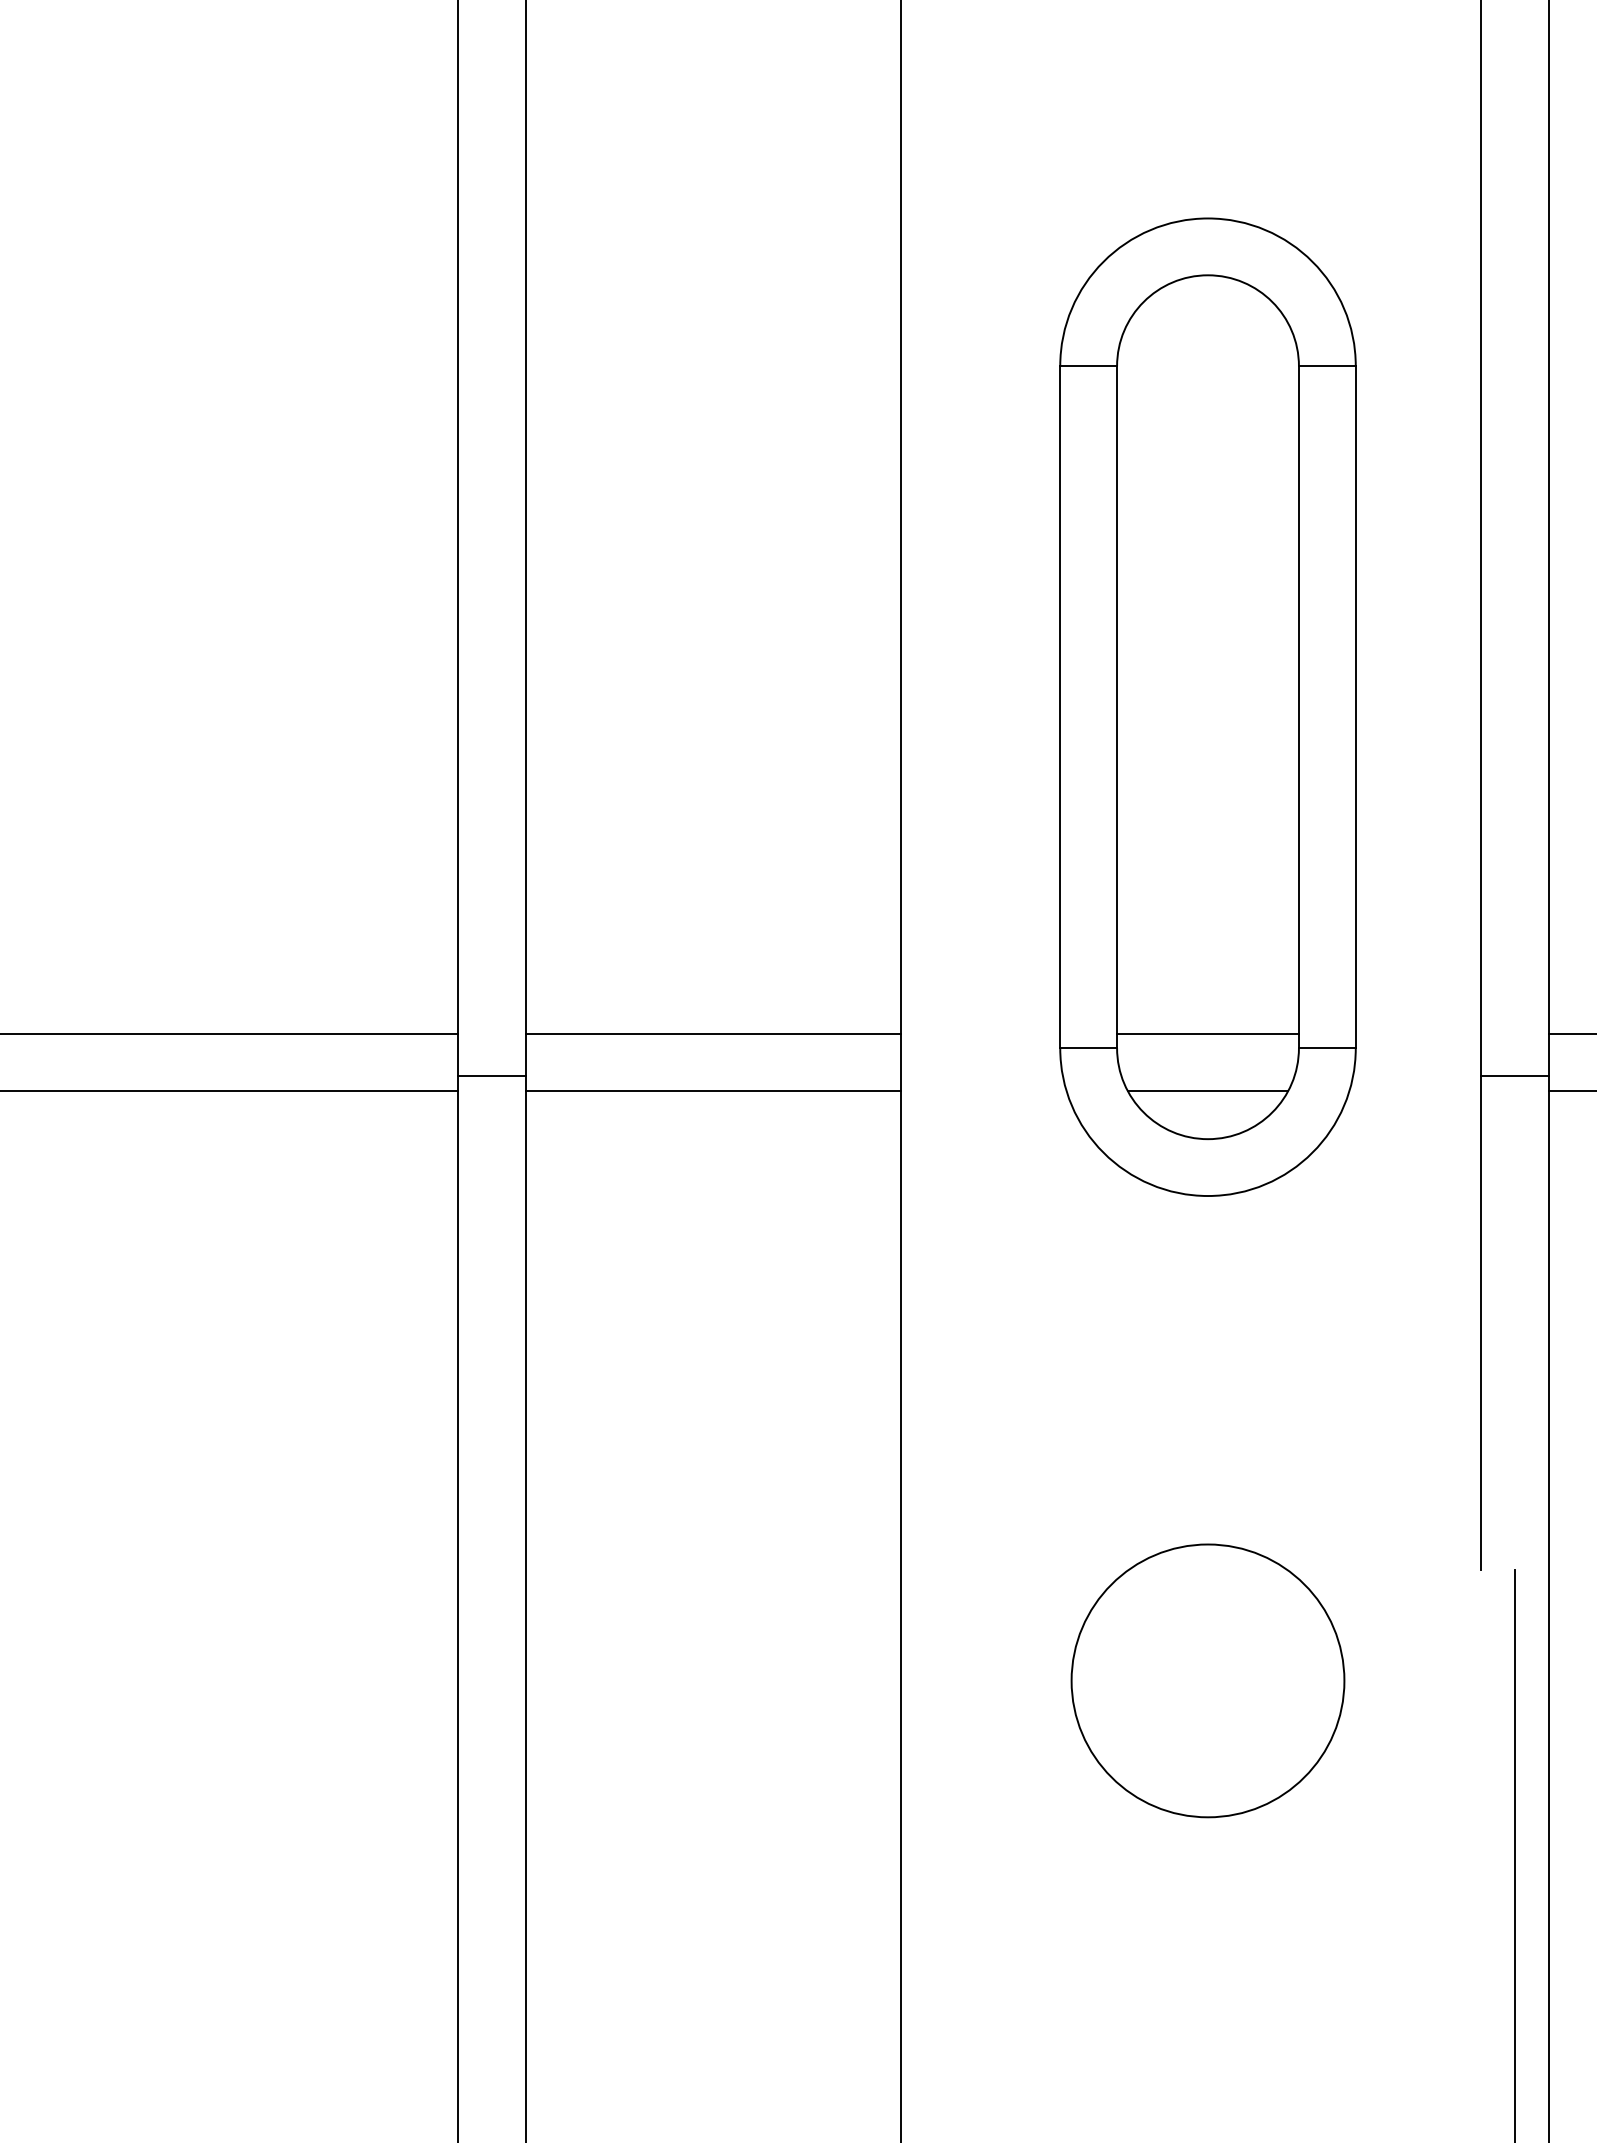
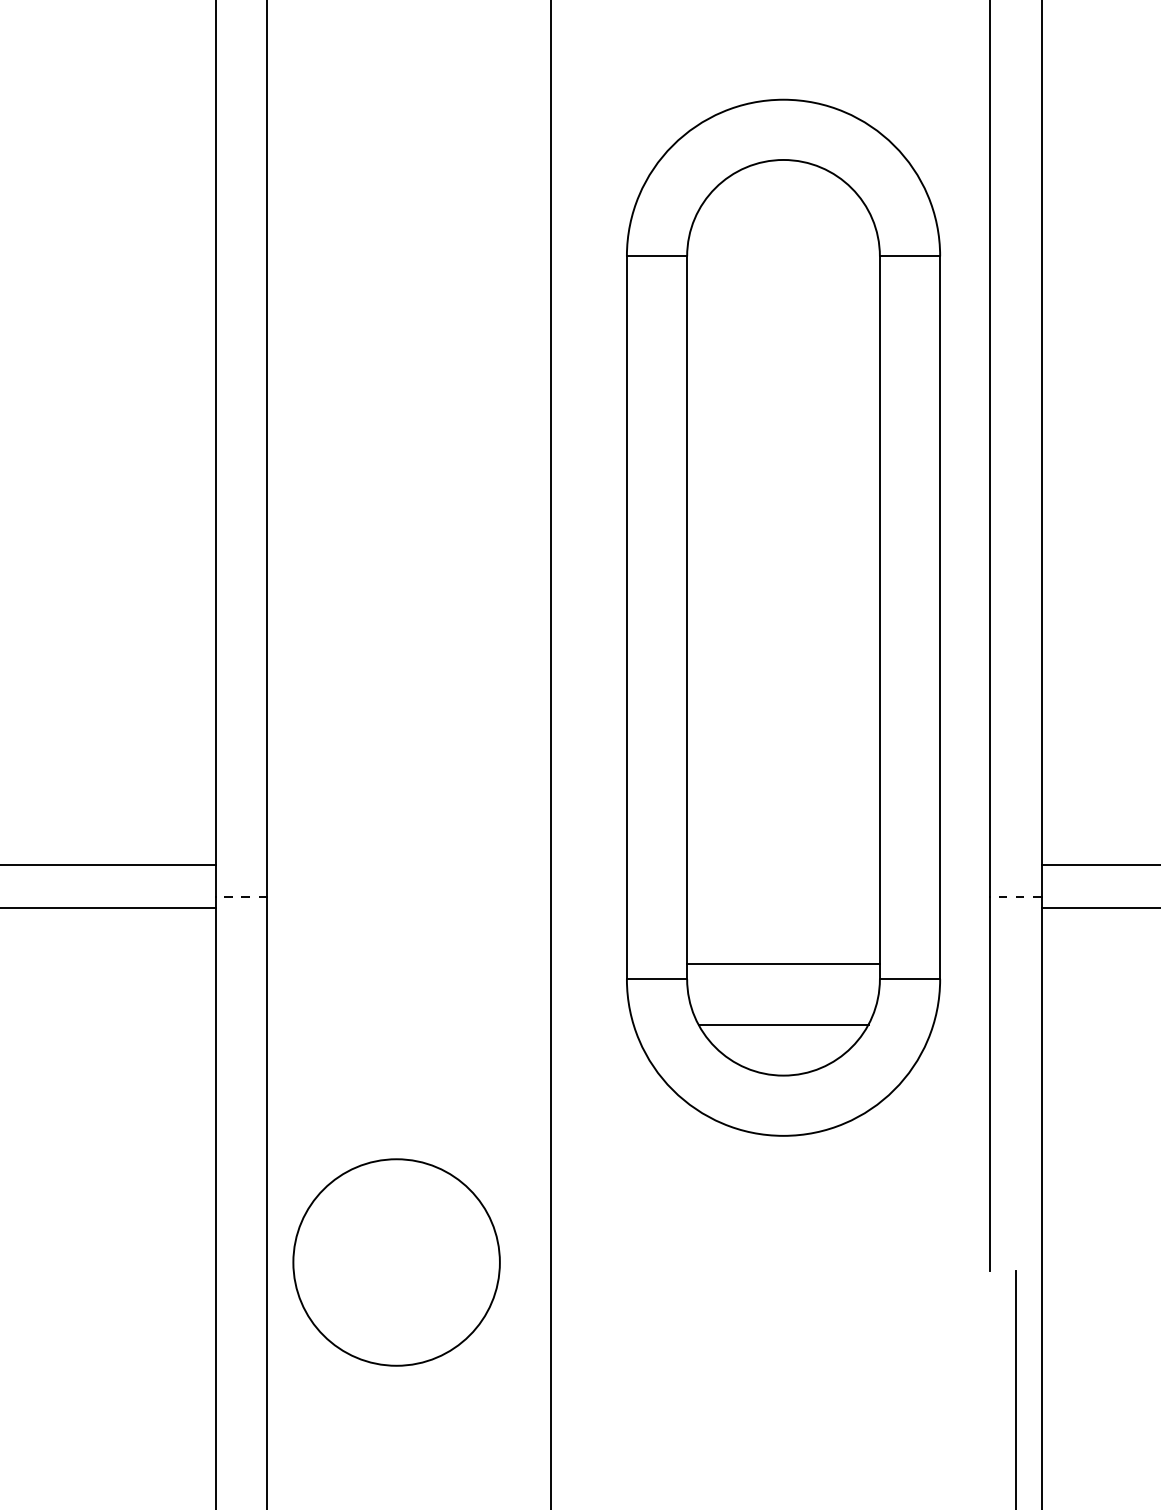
part: (1207, 706) -> (783, 617), size x1.4
line: (713, 1034) -> (409, 865), removed
line: (491, 1075) -> (241, 896), solid -> dashed
line: (1514, 1075) -> (1015, 896), solid -> dashed
line: (713, 1091) -> (409, 908), removed
circle: (1207, 1680) -> (396, 1262), moved

